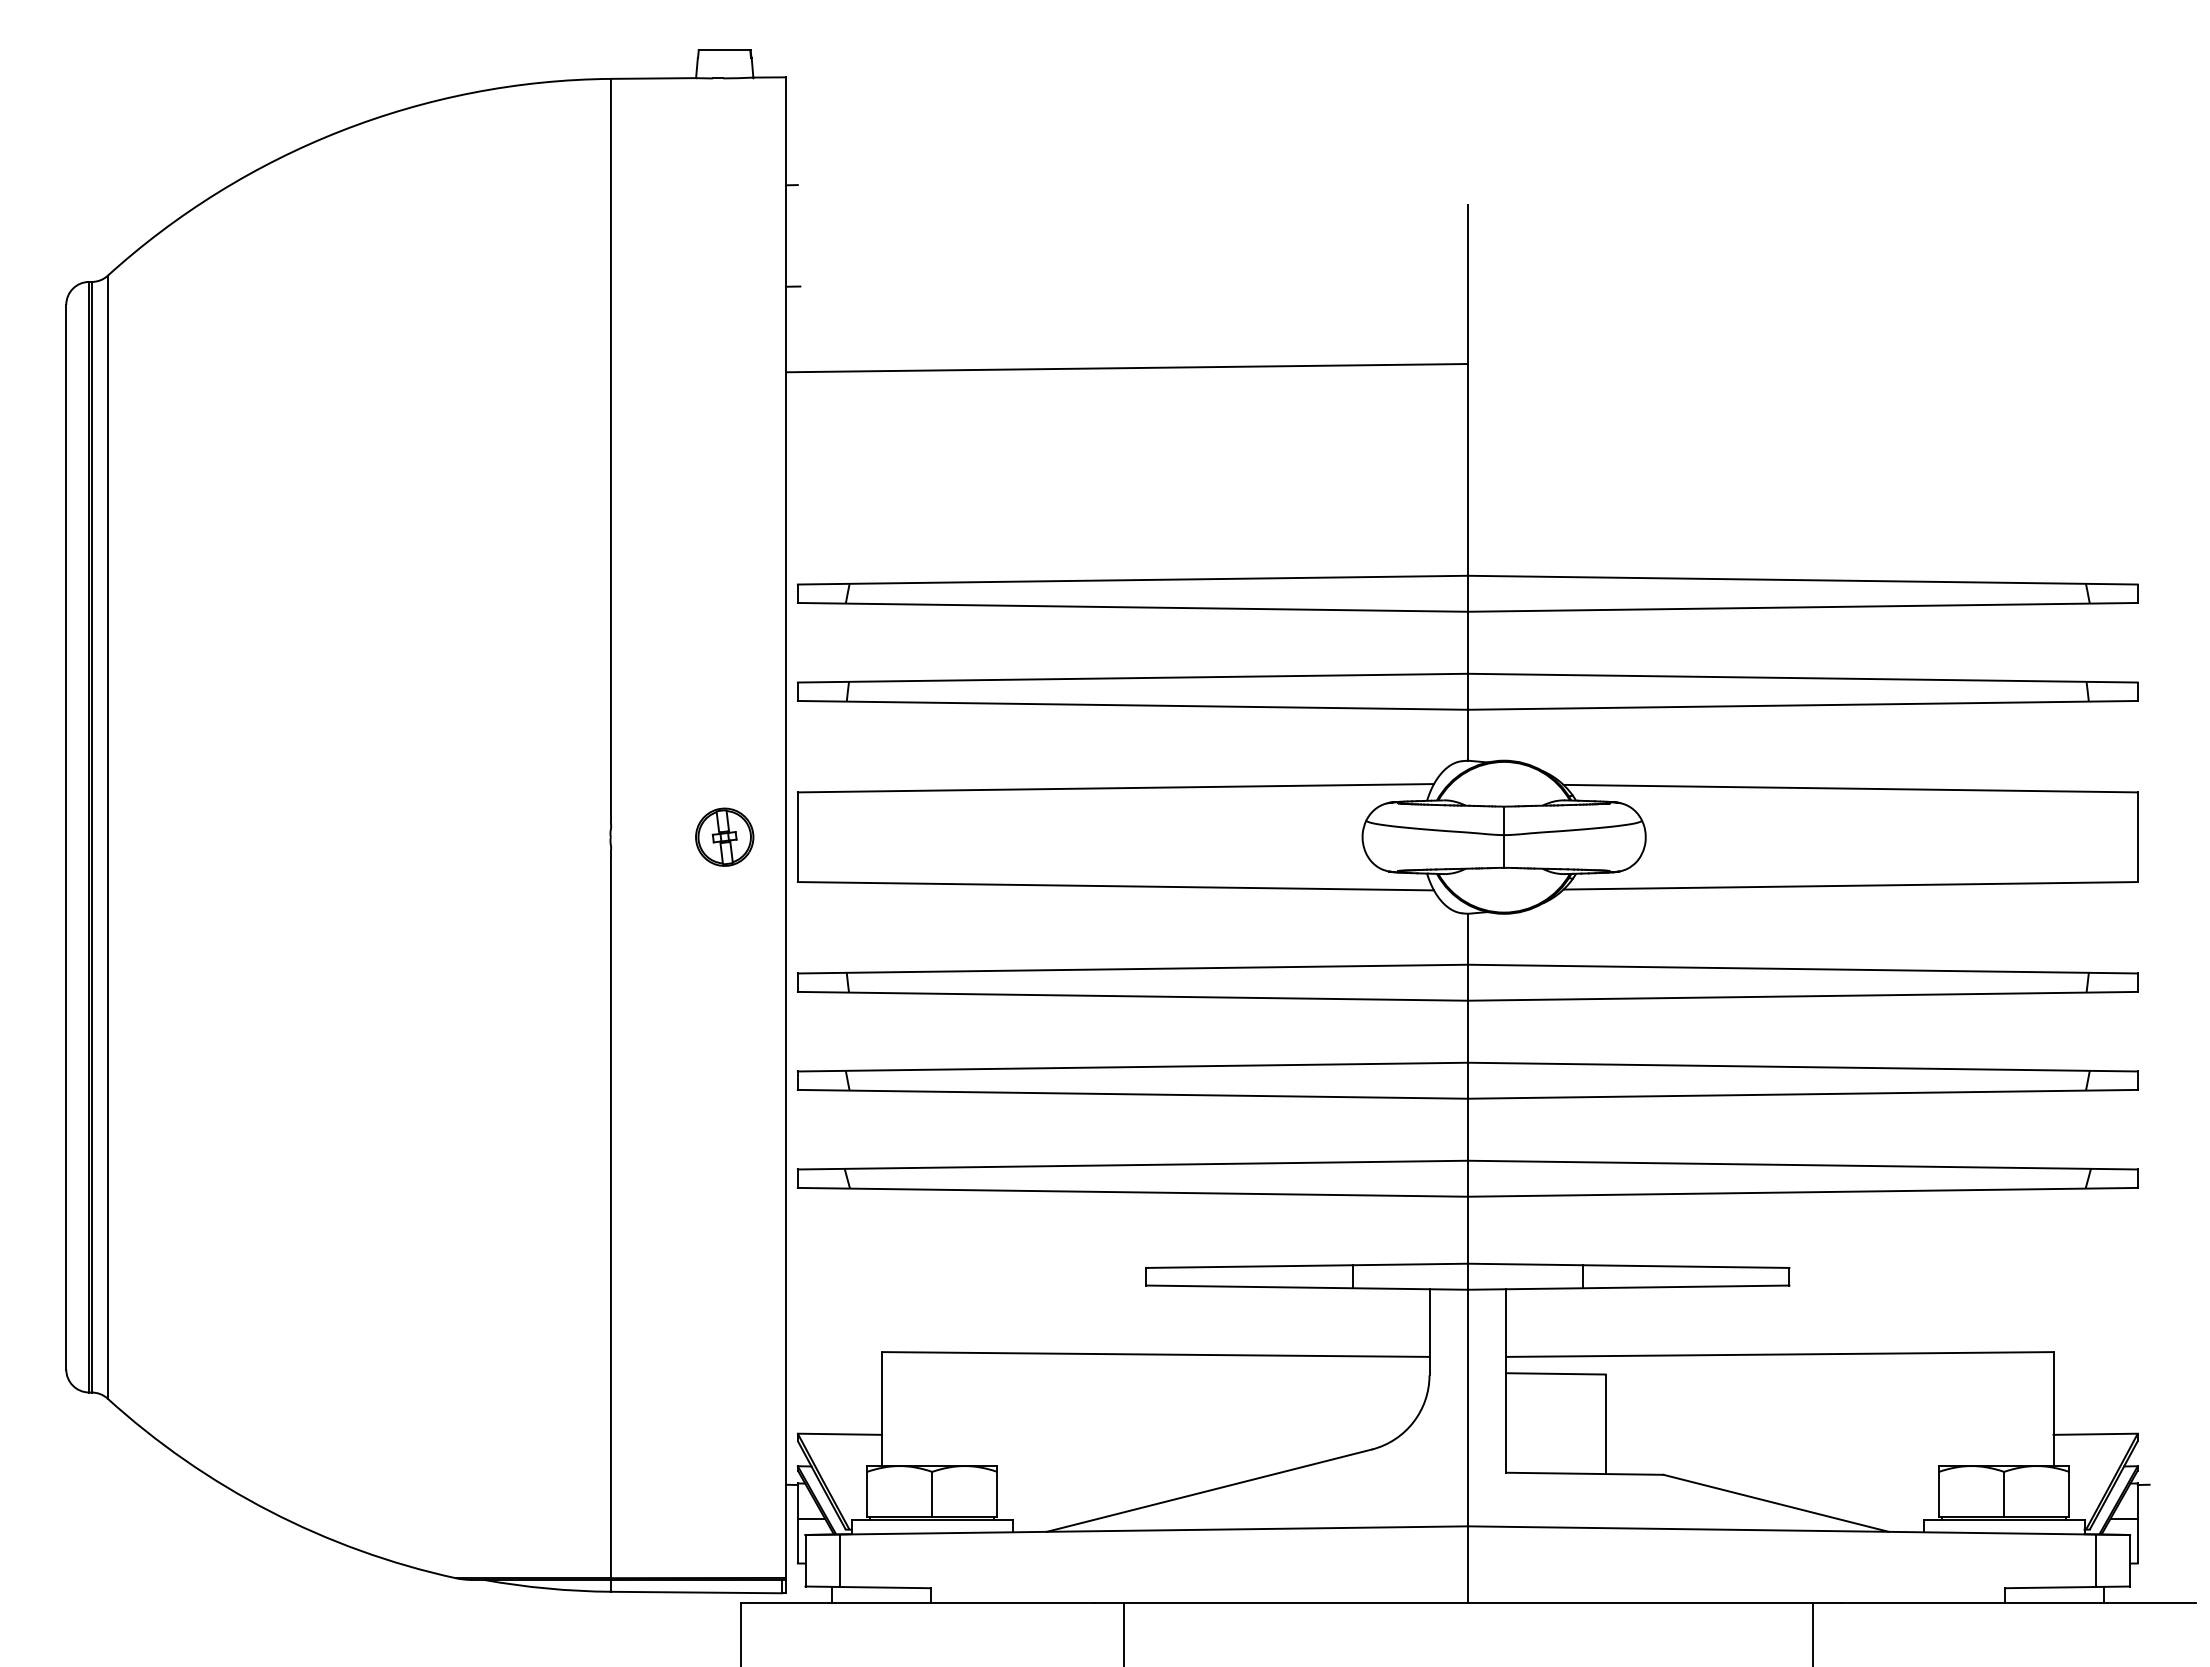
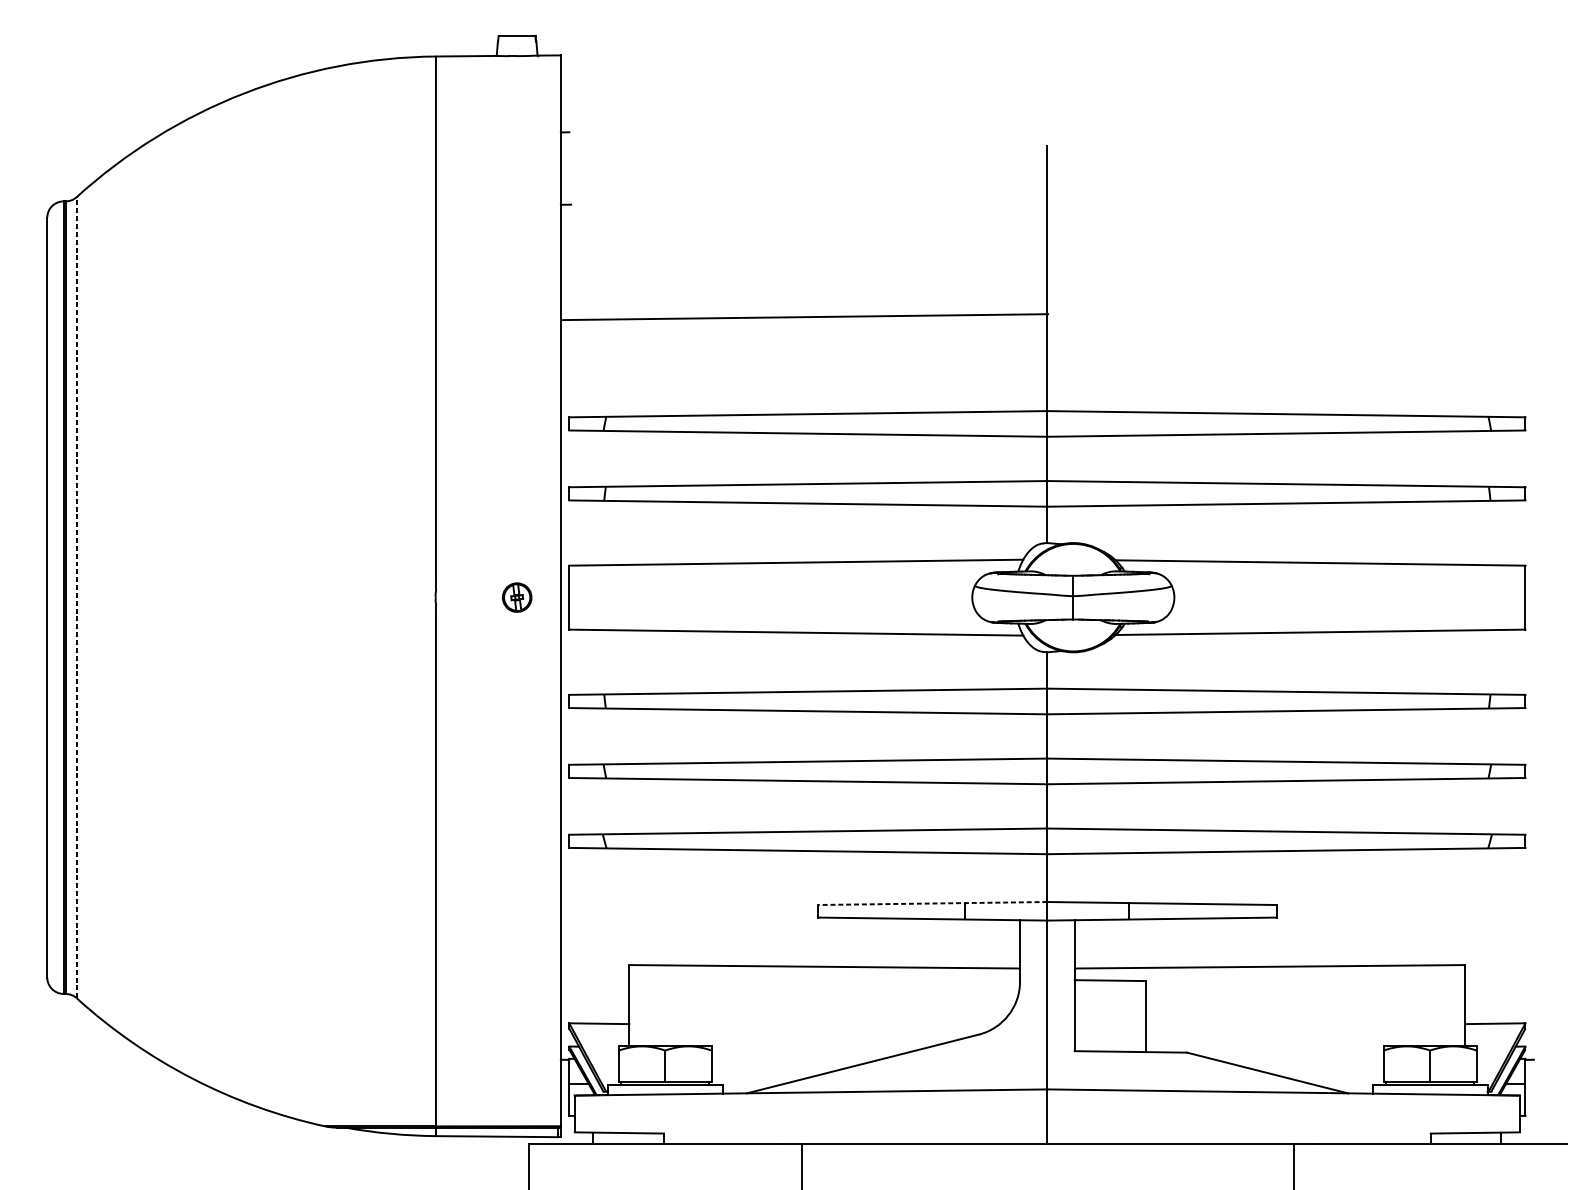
line: (1126, 368) -> (804, 317), moved
line: (107, 836) -> (76, 597), solid -> dashed
part: (724, 836) -> (516, 597), size x0.7
line: (1307, 1265) -> (933, 903), solid -> dashed
line: (839, 1560) -> (599, 1113), removed
line: (2096, 1560) -> (1496, 1113), removed

